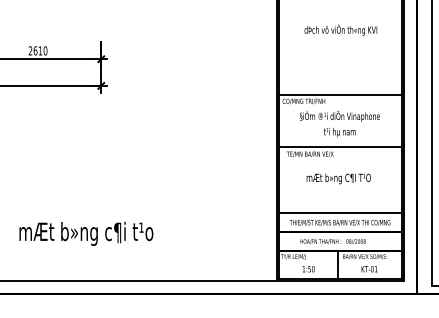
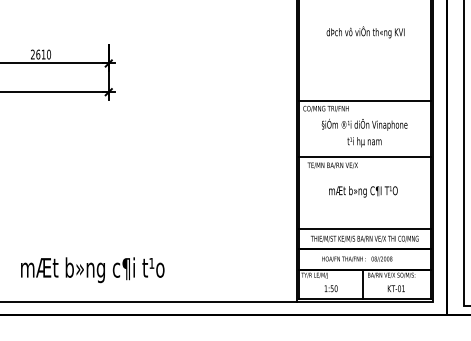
text: (86, 233) -> (92, 269), moved

